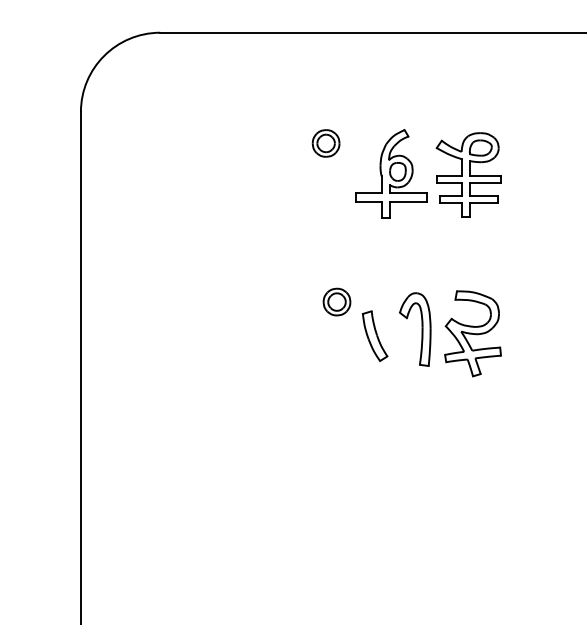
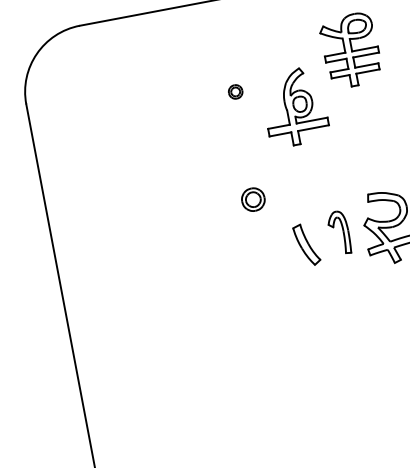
part: (325, 143) -> (235, 92), size x0.6
part: (468, 174) -> (350, 50), moved
part: (336, 301) -> (252, 199), moved
part: (415, 329) -> (339, 232), size x0.7

